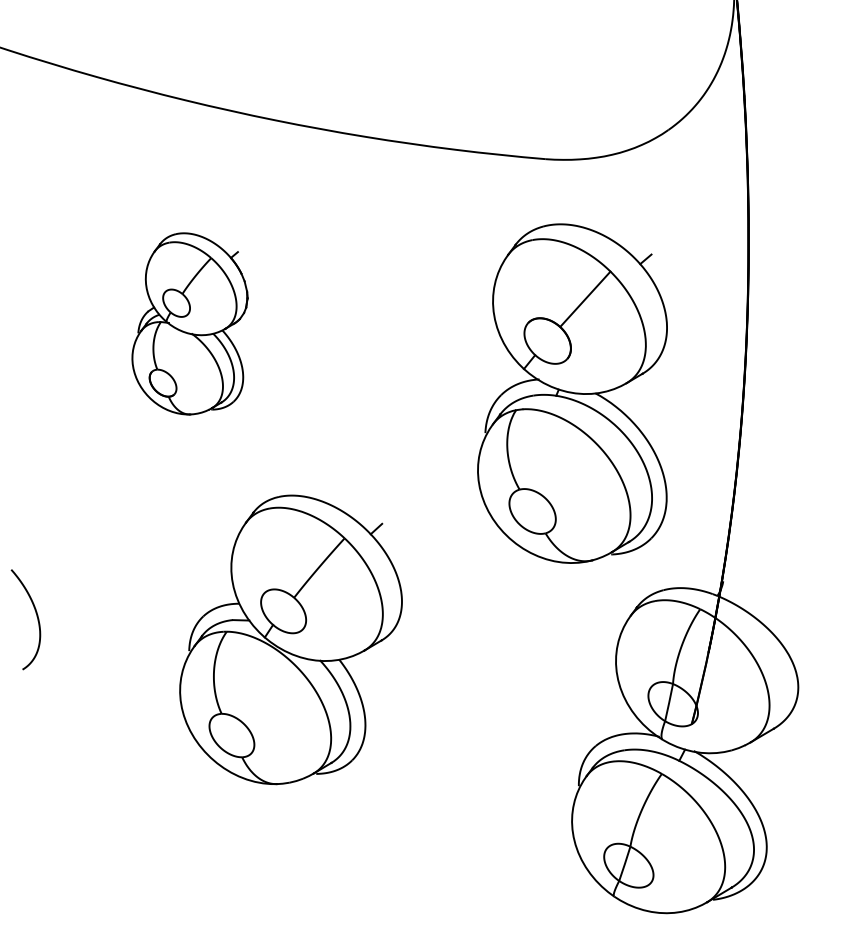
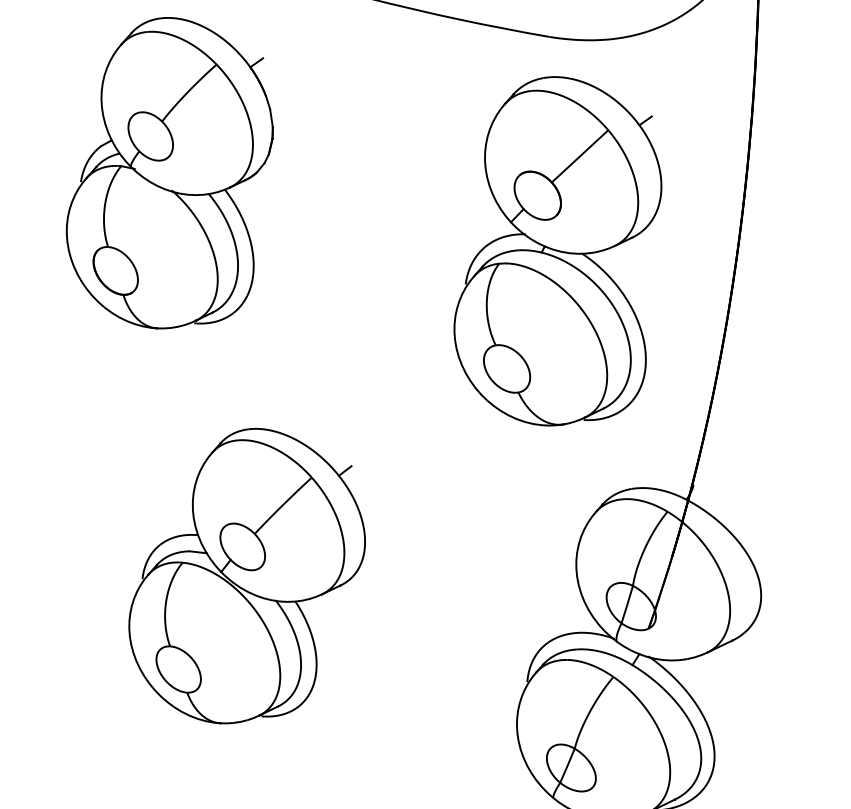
part: (189, 323) -> (170, 173), size x1.67
part: (572, 393) -> (558, 251), moved
part: (290, 639) -> (247, 576), moved

